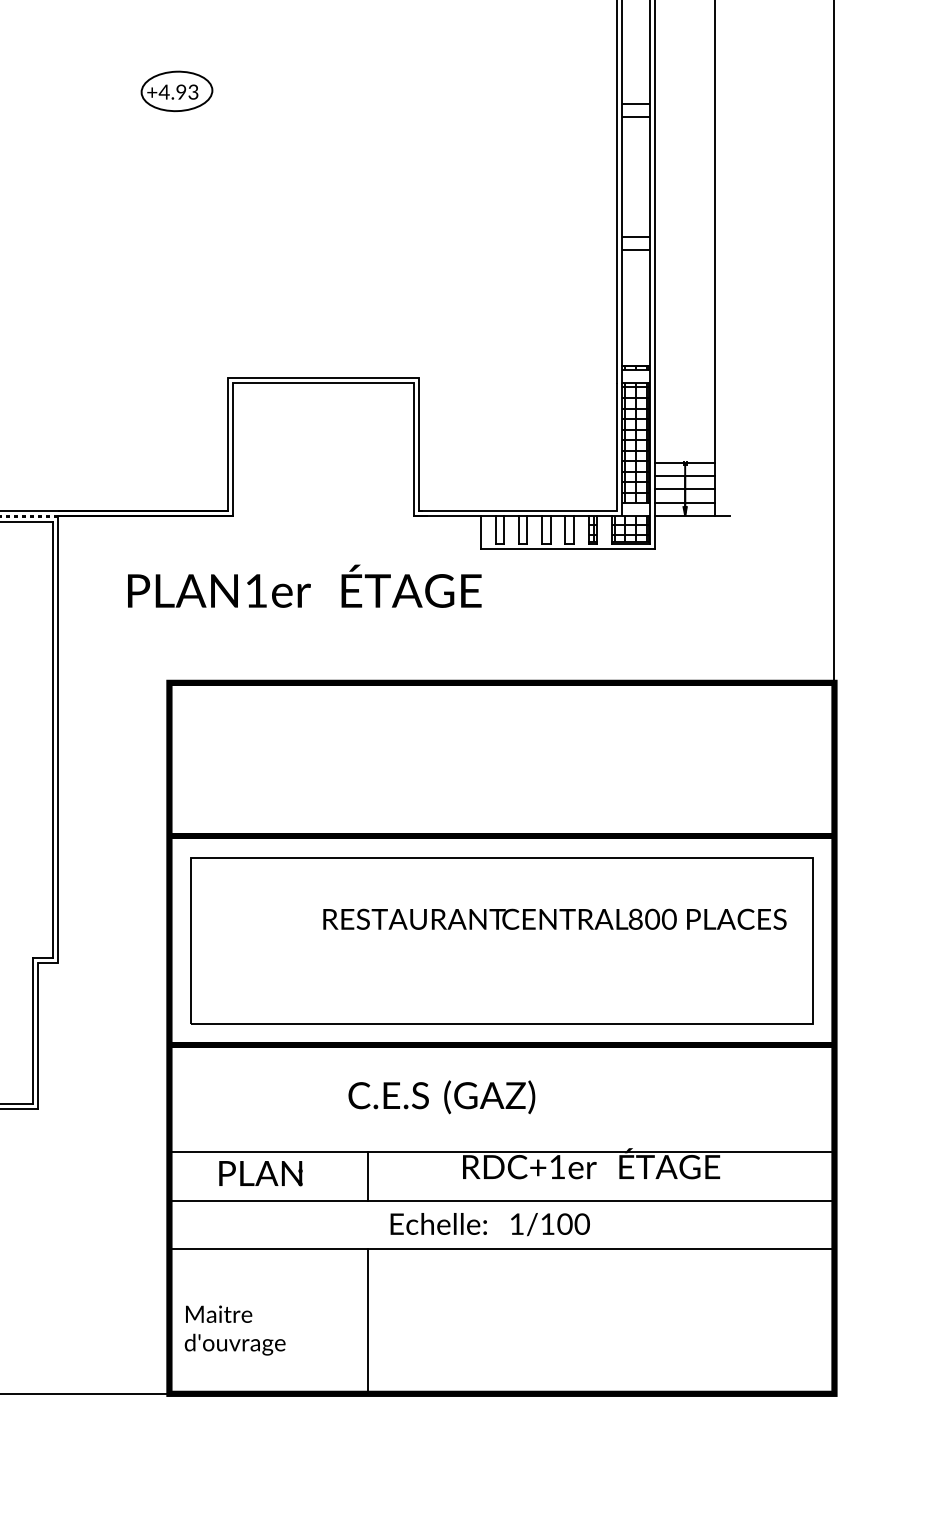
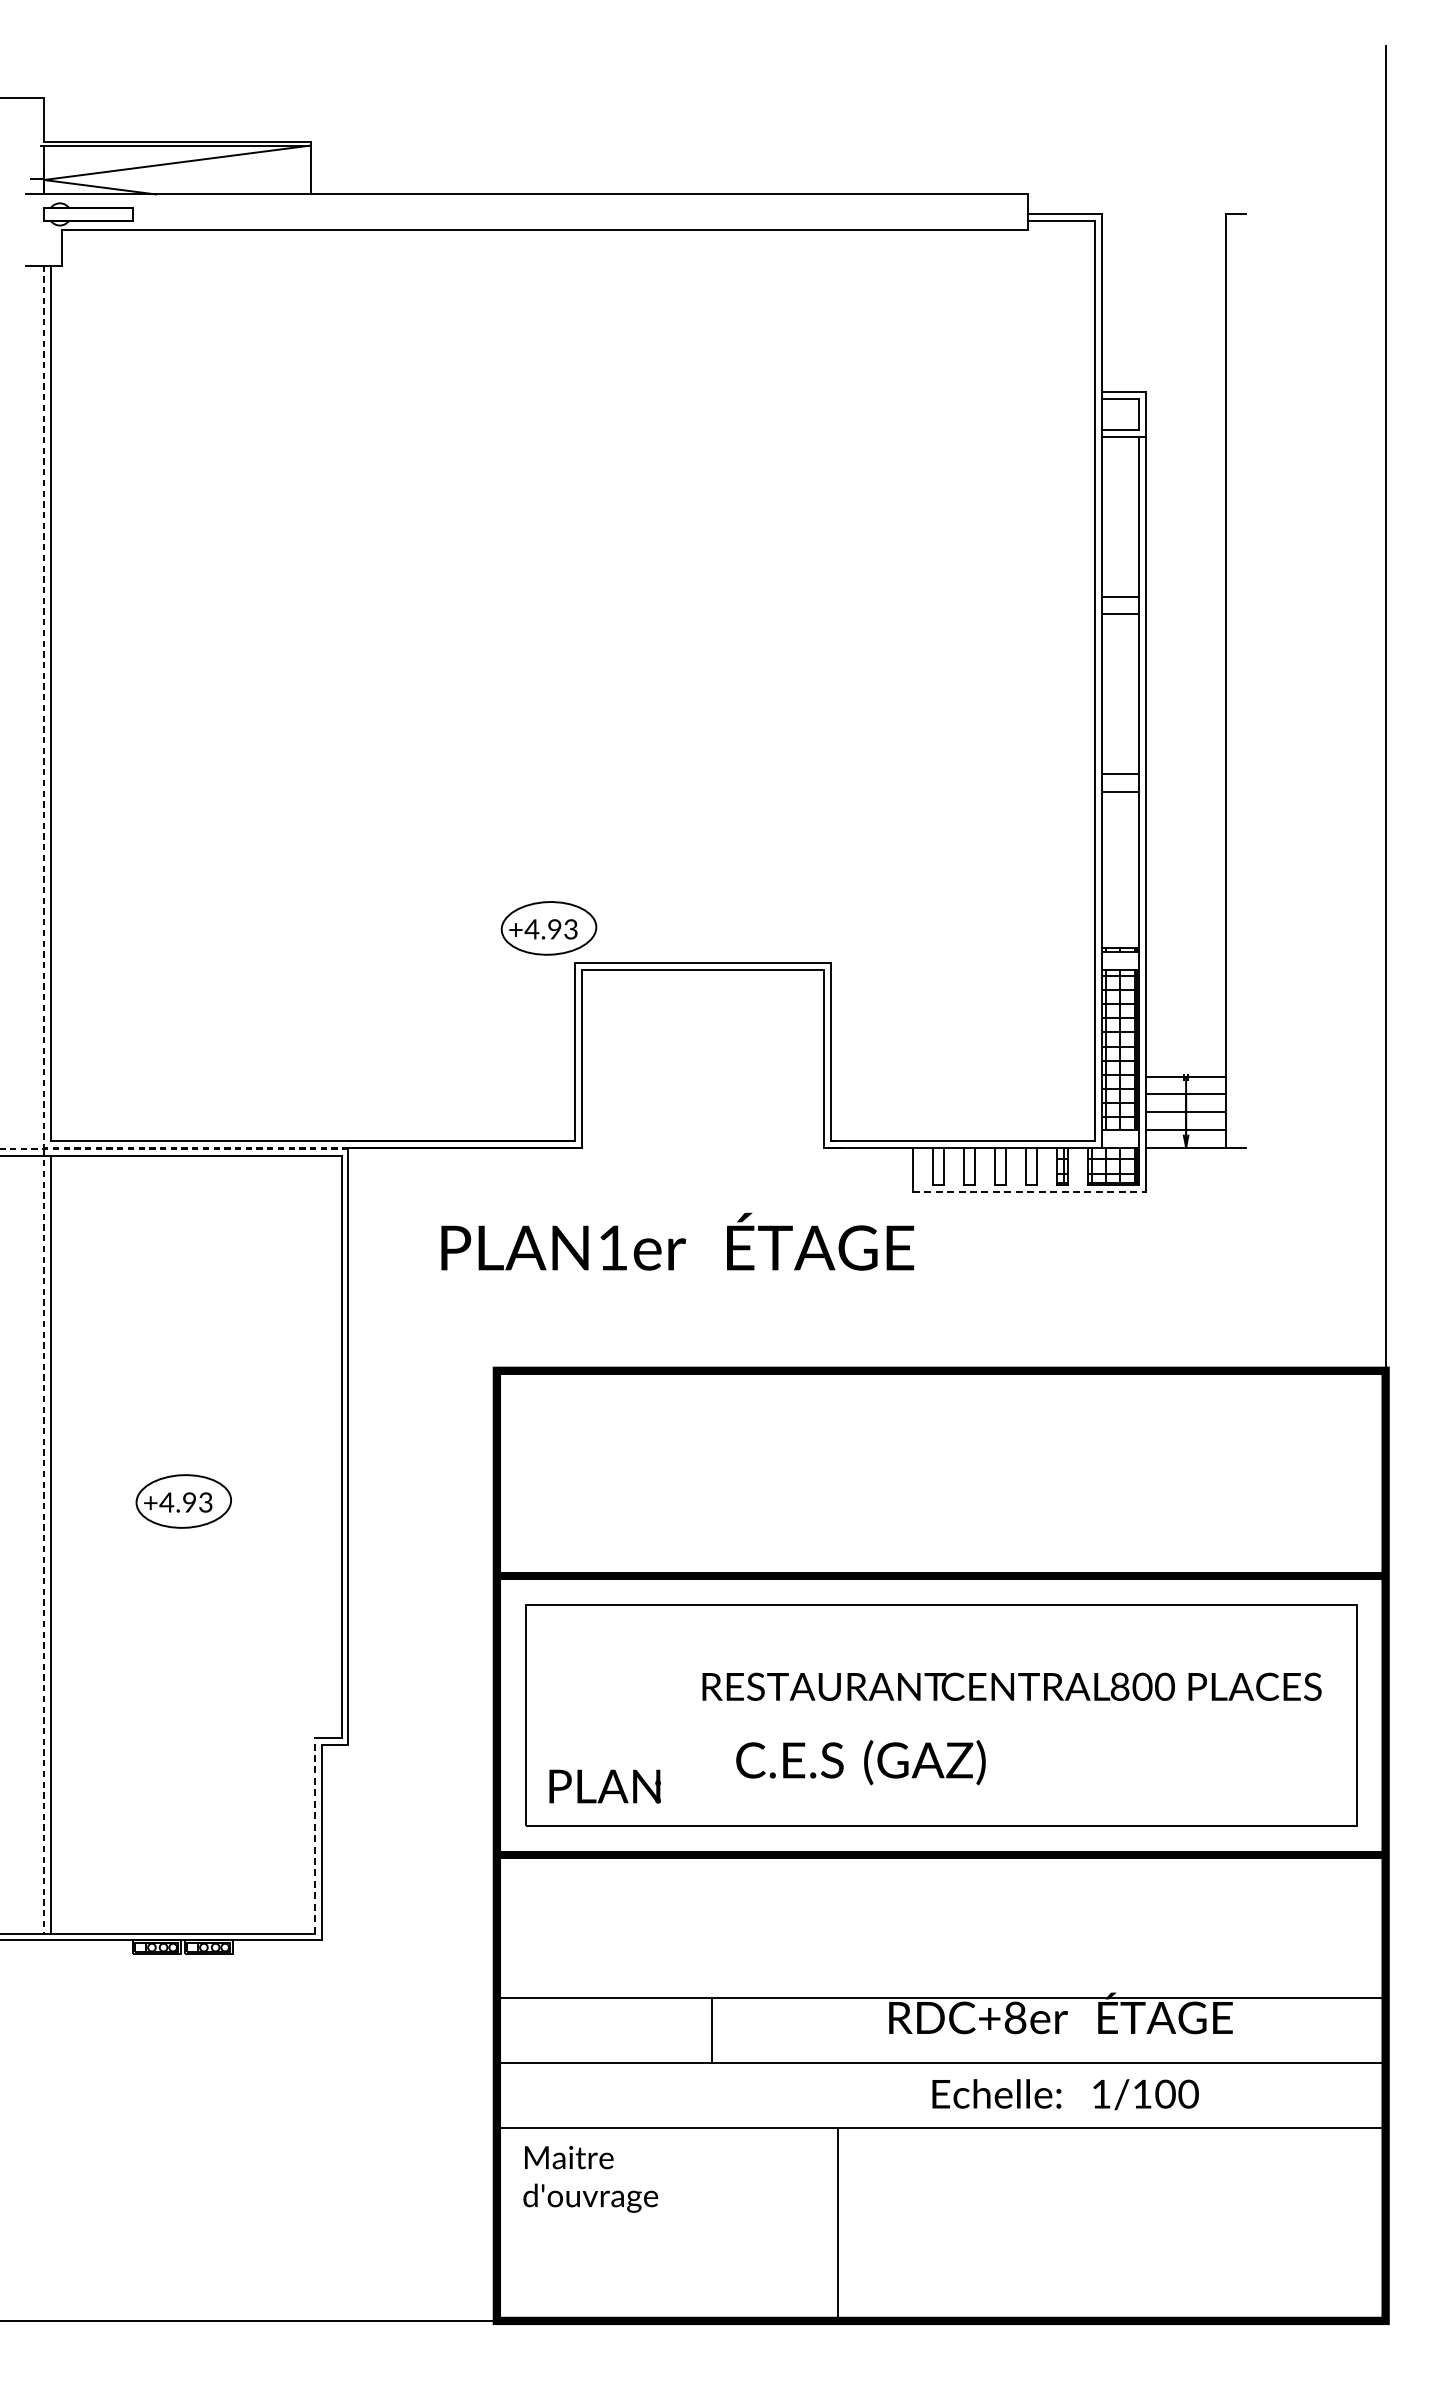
part: (176, 91) -> (548, 928), moved
line: (567, 549) -> (1029, 1192), solid -> dashed
line: (33, 1030) -> (315, 1835), solid -> dashed
text: (441, 1097) -> (860, 1762), moved
text: (557, 1166) -> (1015, 2017), RDC+1er -> RDC+8er
text: (260, 1173) -> (604, 1786), moved
line: (368, 1176) -> (711, 2030), moved
text: (490, 1224) -> (1065, 2094), moved
line: (368, 1320) -> (837, 2223), moved
text: (234, 1330) -> (590, 2179), moved

